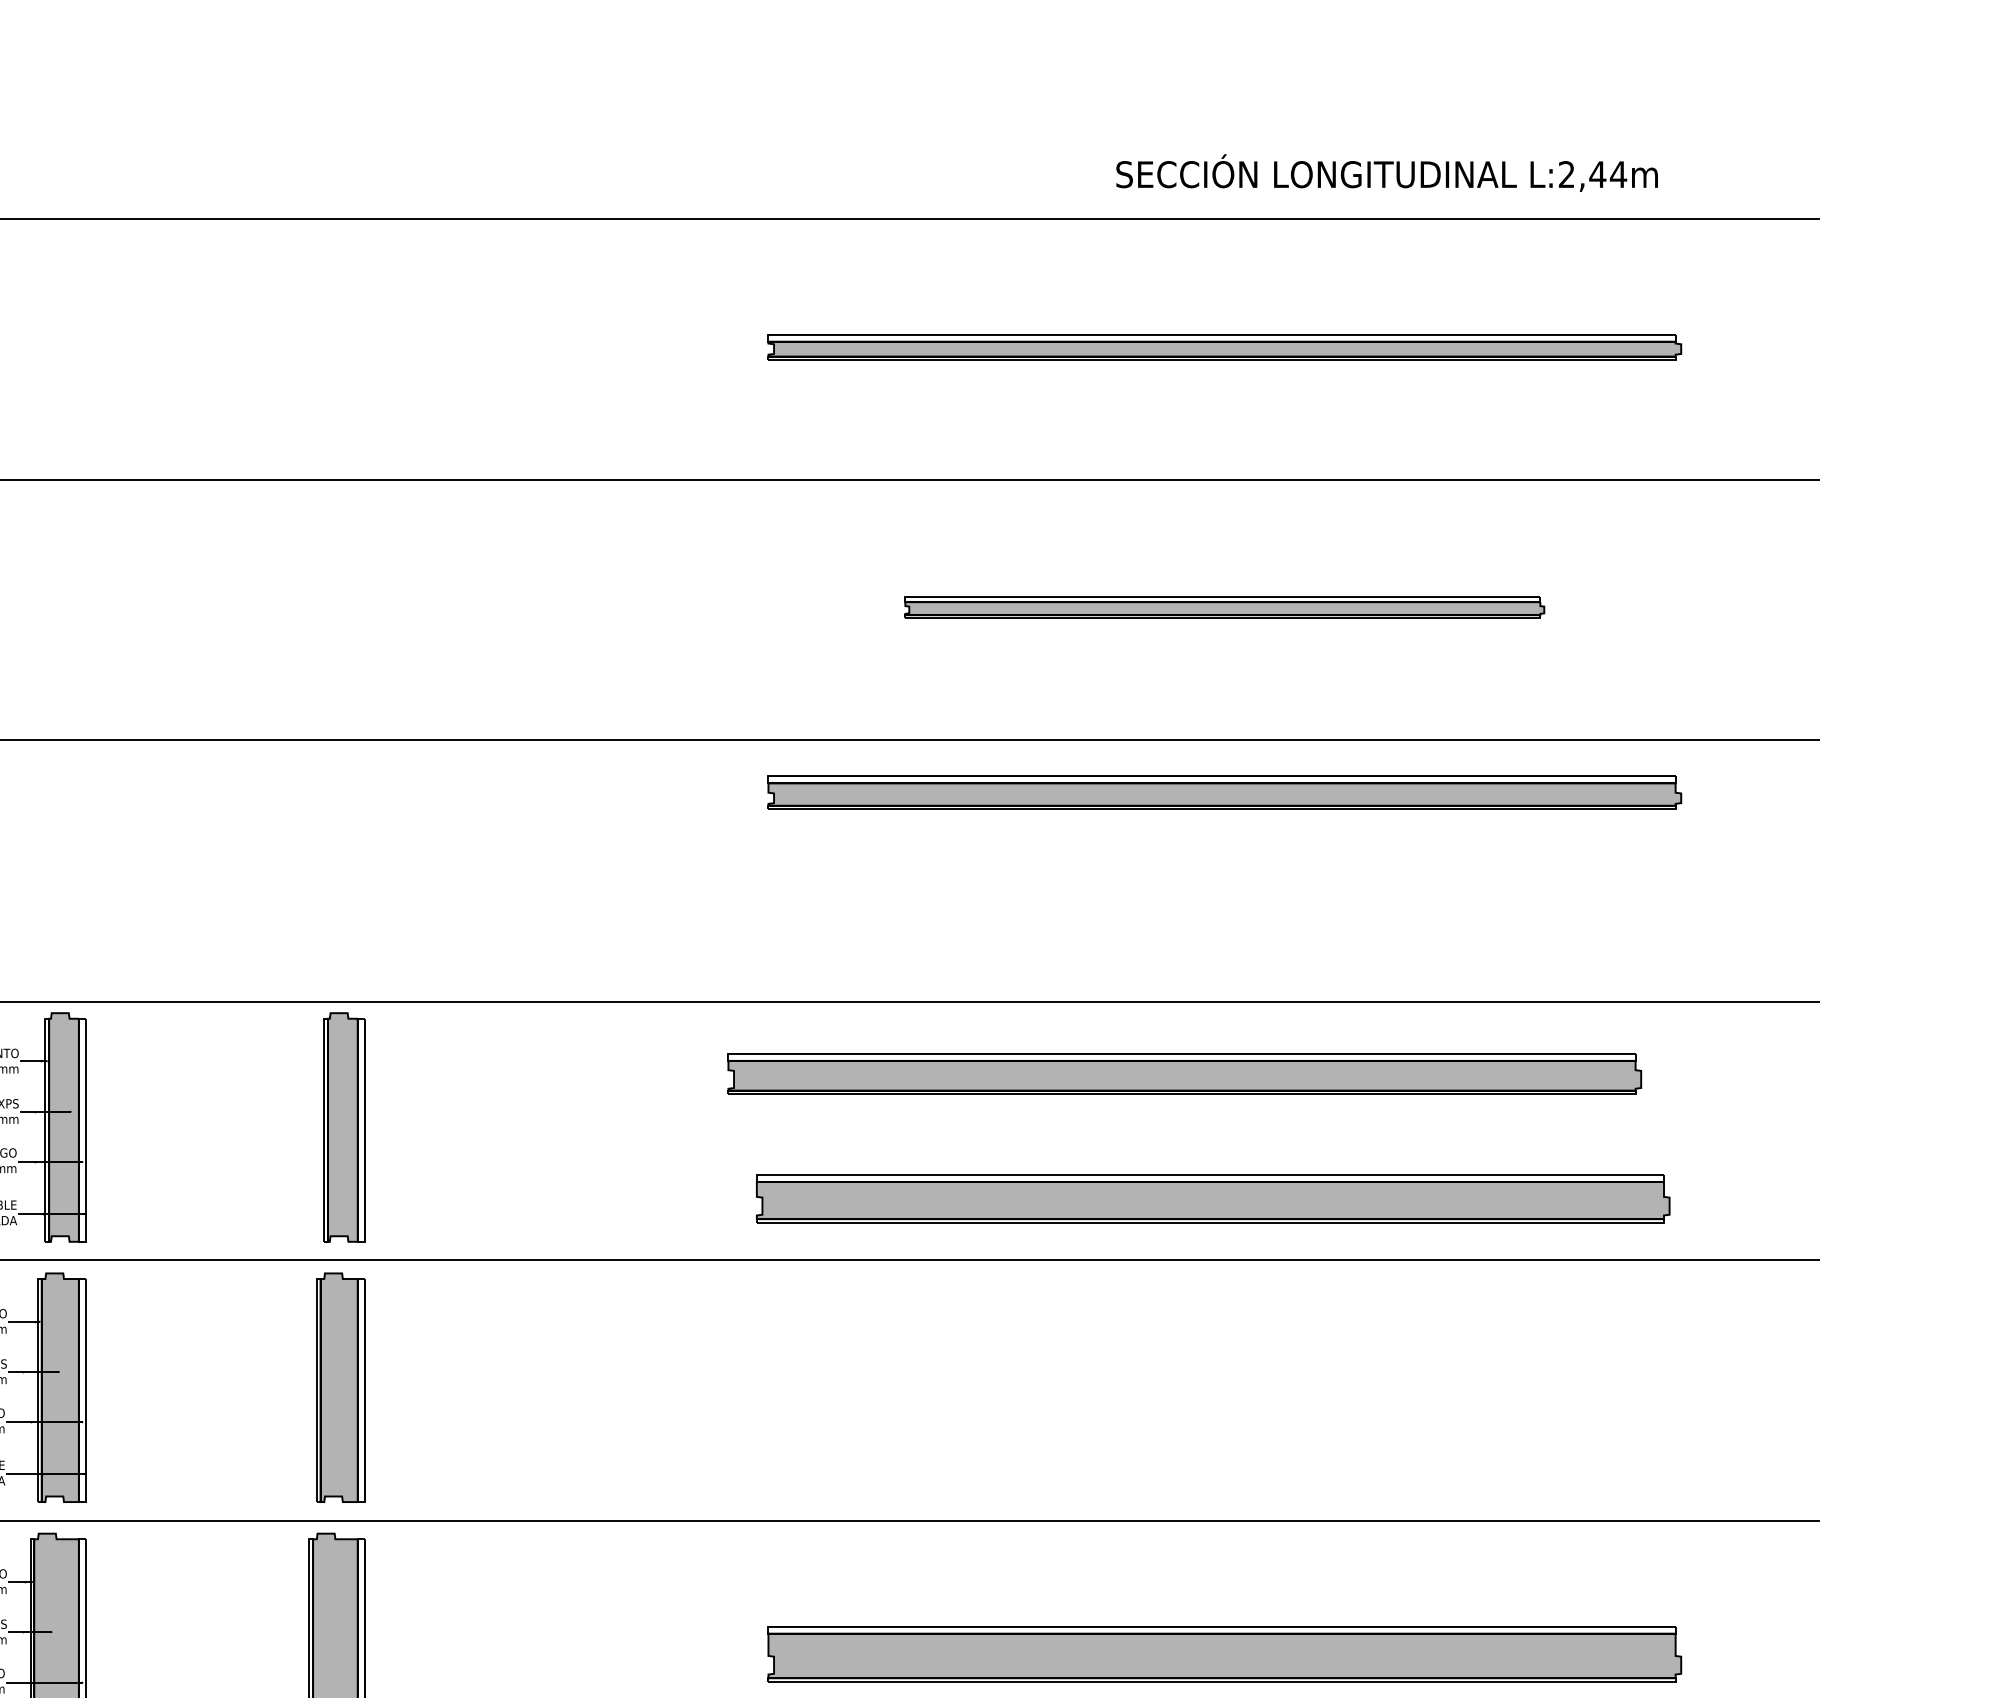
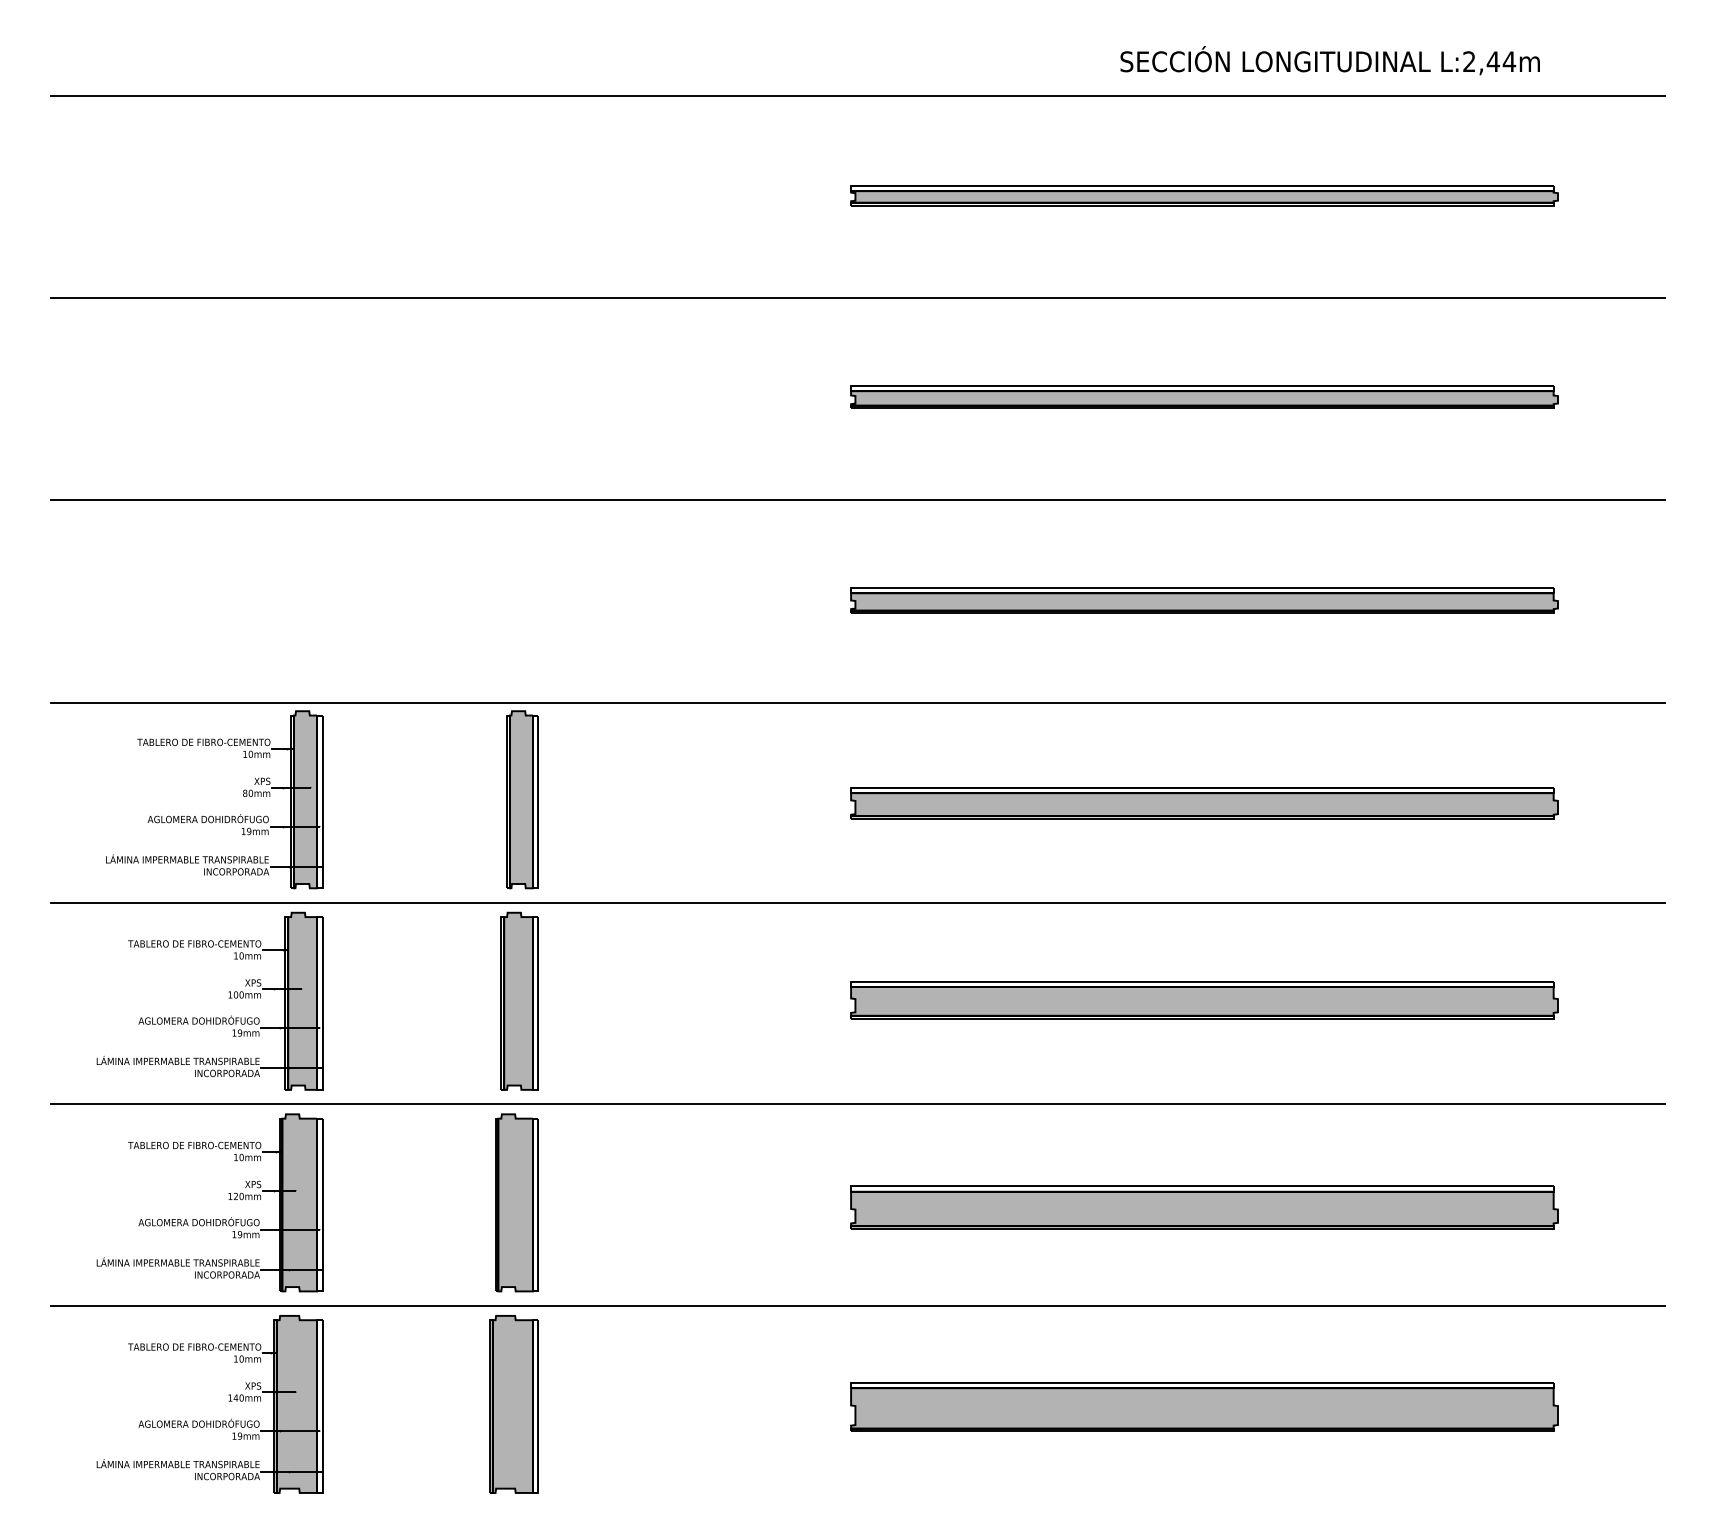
part: (1224, 606) -> (1204, 396), size x1.43
part: (1224, 792) -> (1204, 600), moved
part: (1184, 1074) -> (1204, 803), moved
part: (1213, 1199) -> (1204, 1000), moved

